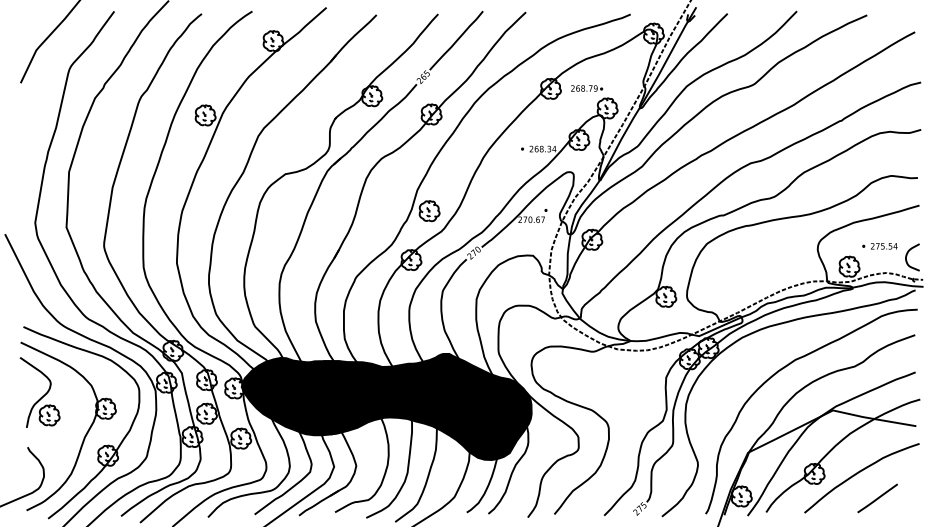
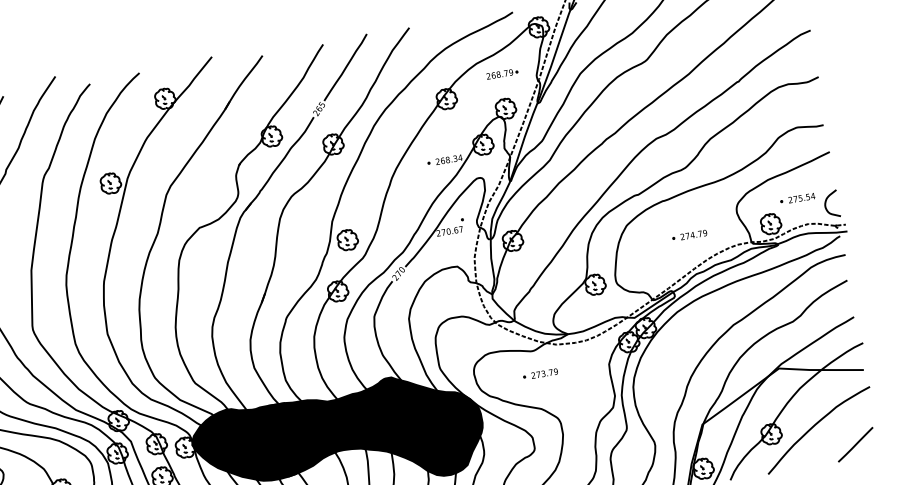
part: (587, 88) -> (502, 73), moved
part: (766, 264) -> (688, 235), added
part: (596, 375) -> (540, 373), added
line: (877, 498) -> (855, 444), moved

